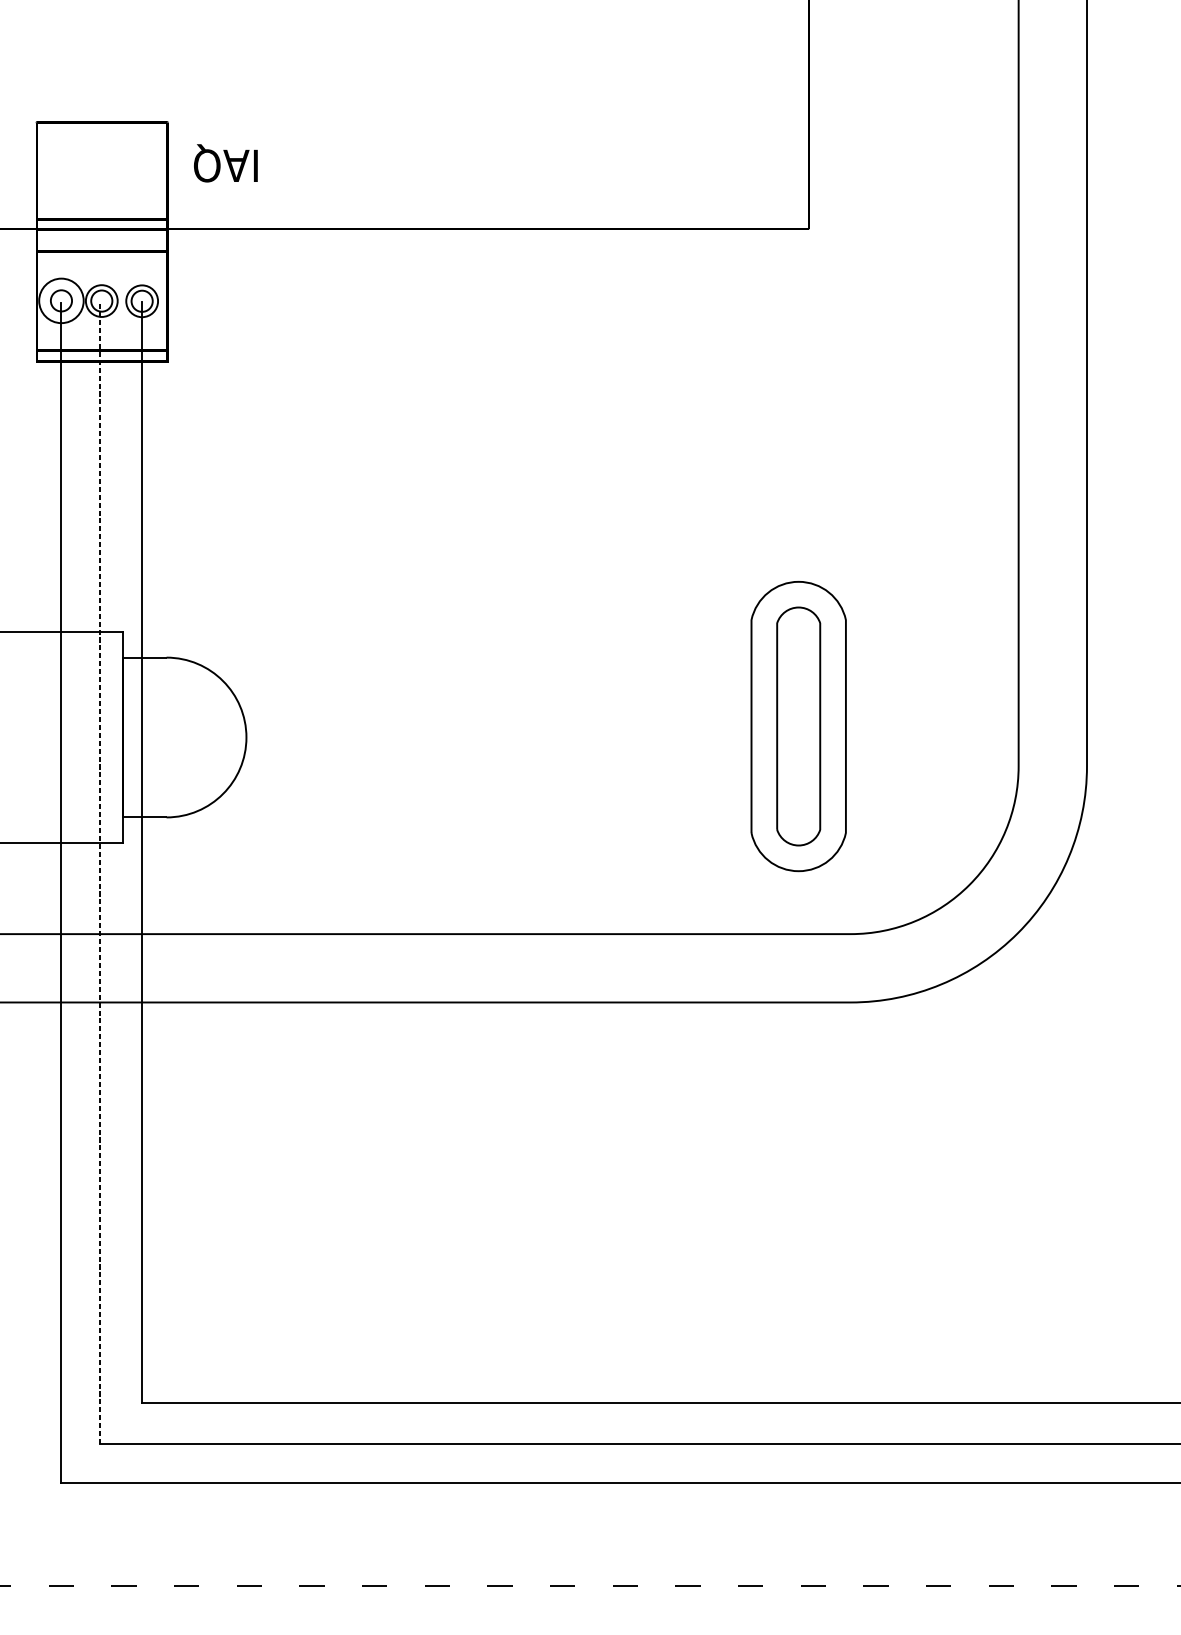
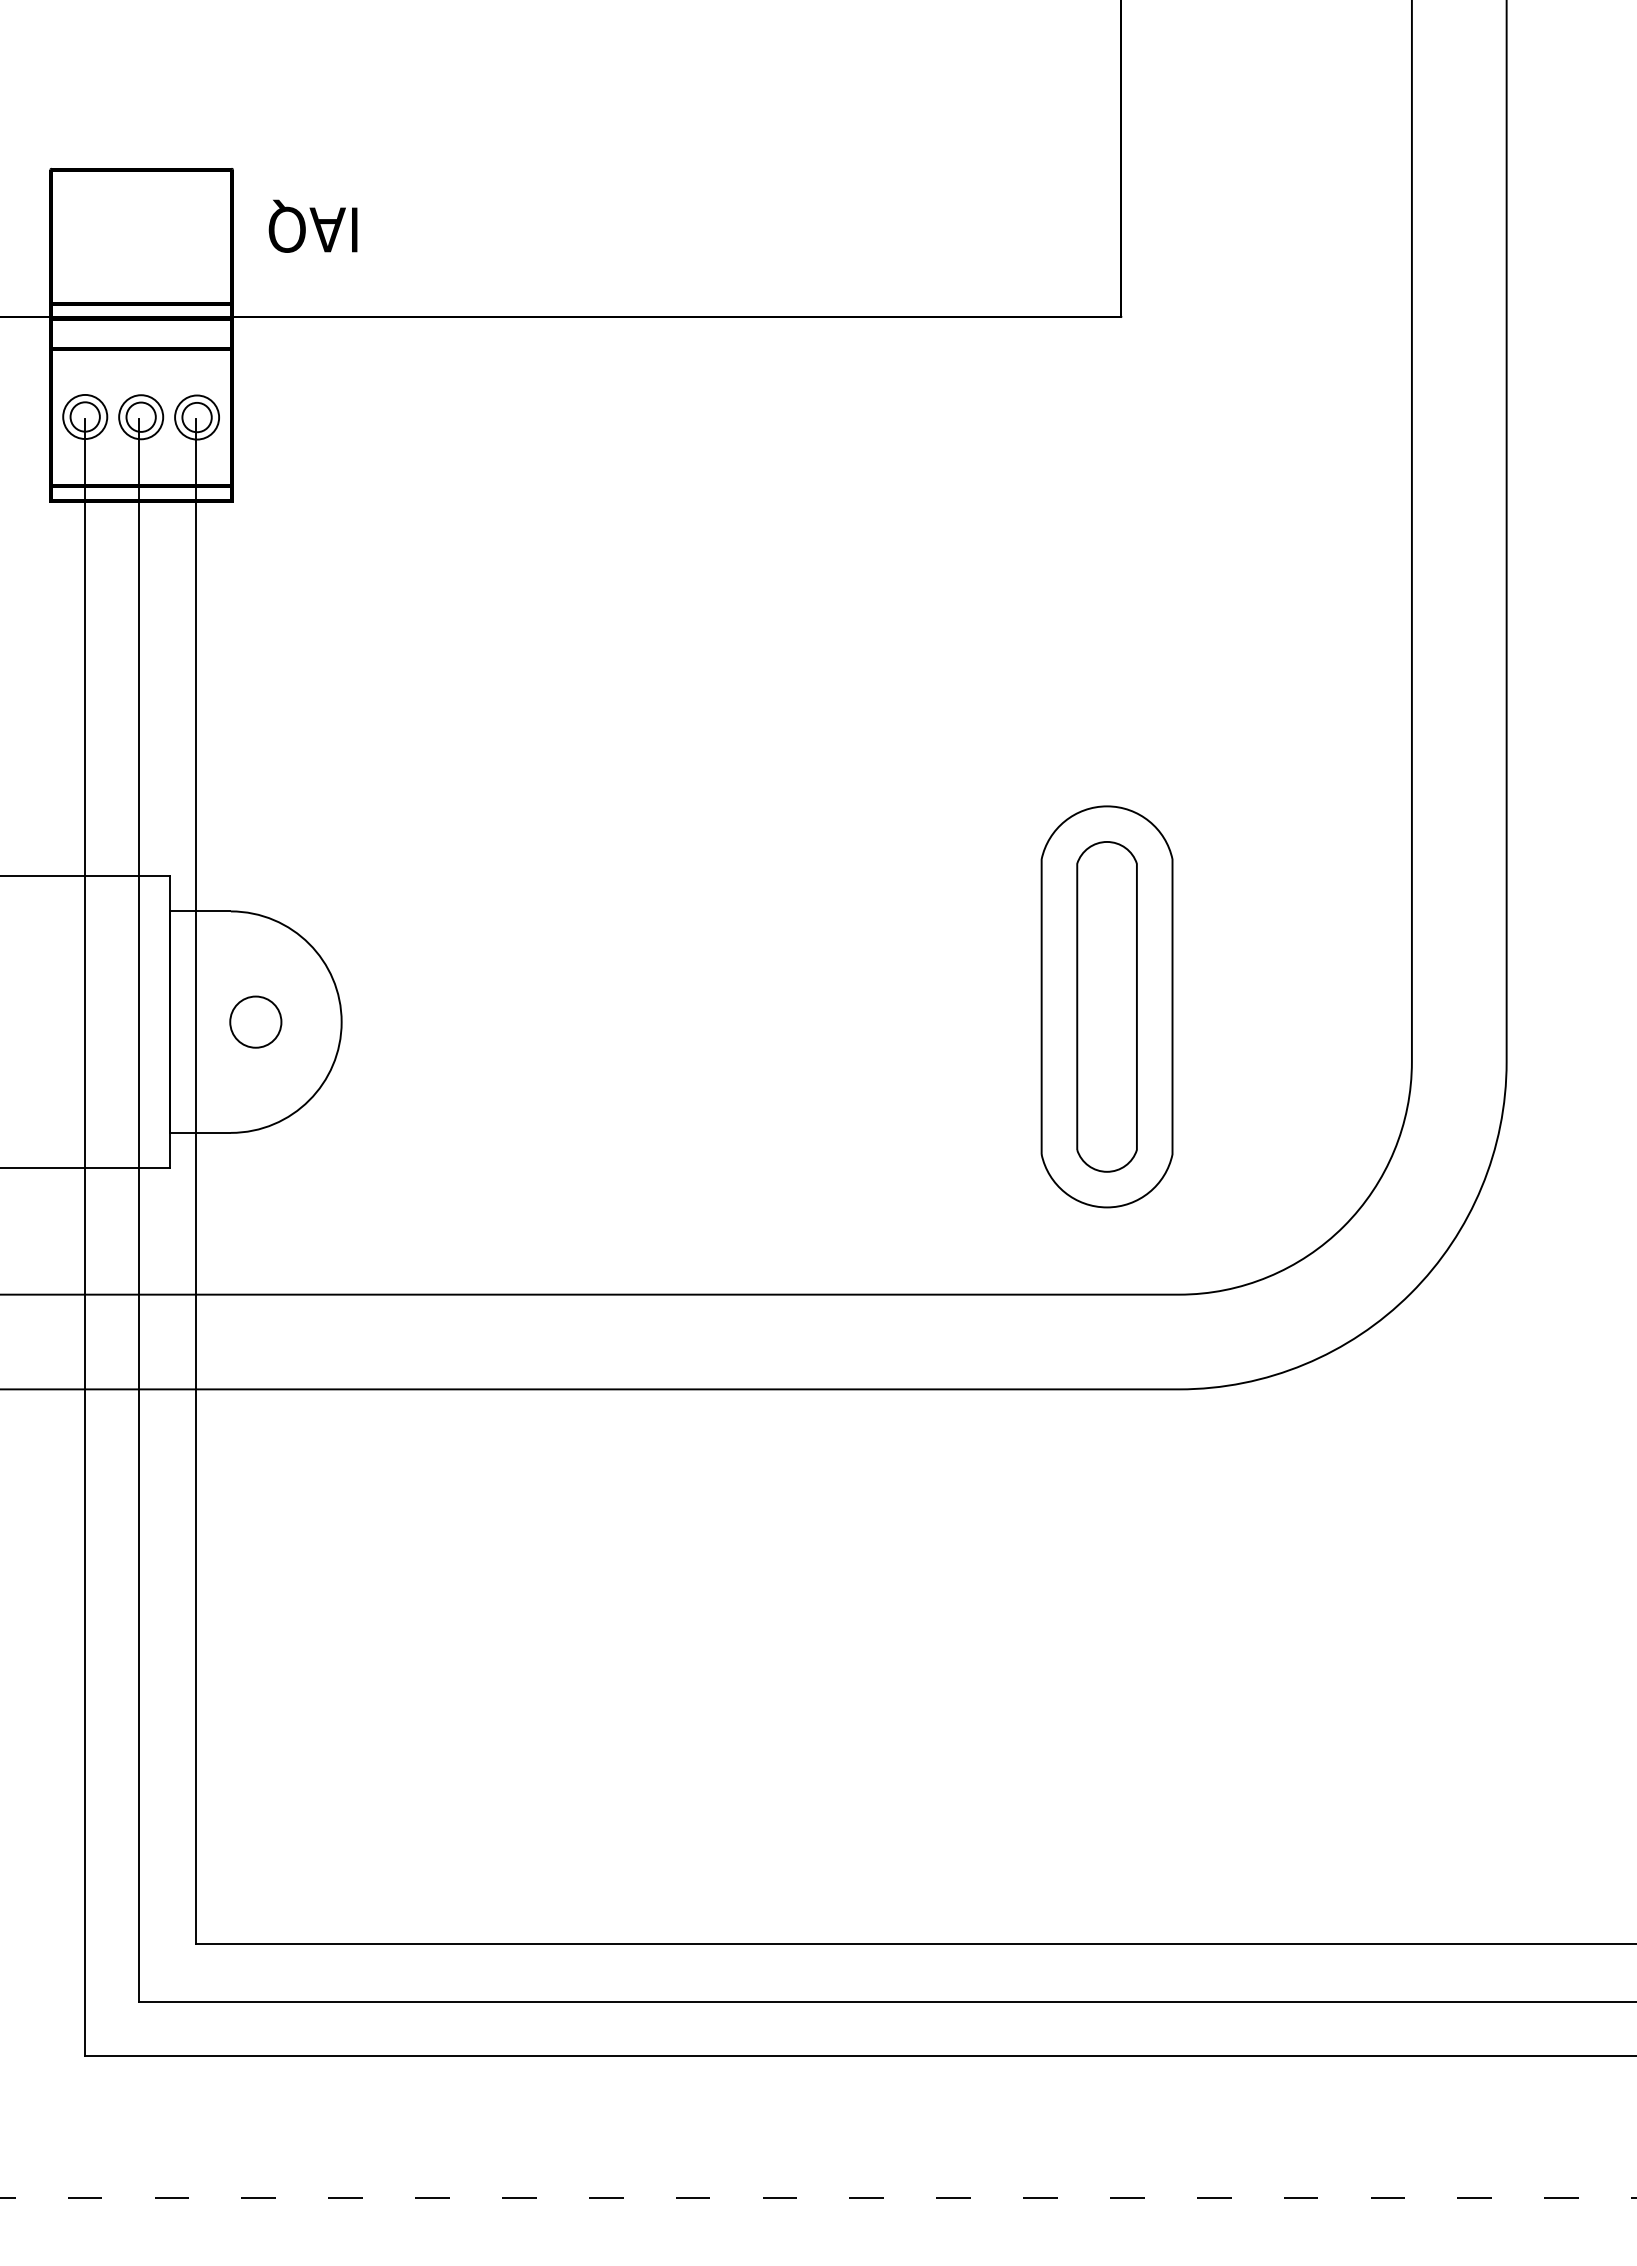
circle: (61, 300) -> (85, 416), size x0.71
circle: (184, 737) -> (255, 1021), added
line: (100, 872) -> (139, 1209), dashed -> solid

